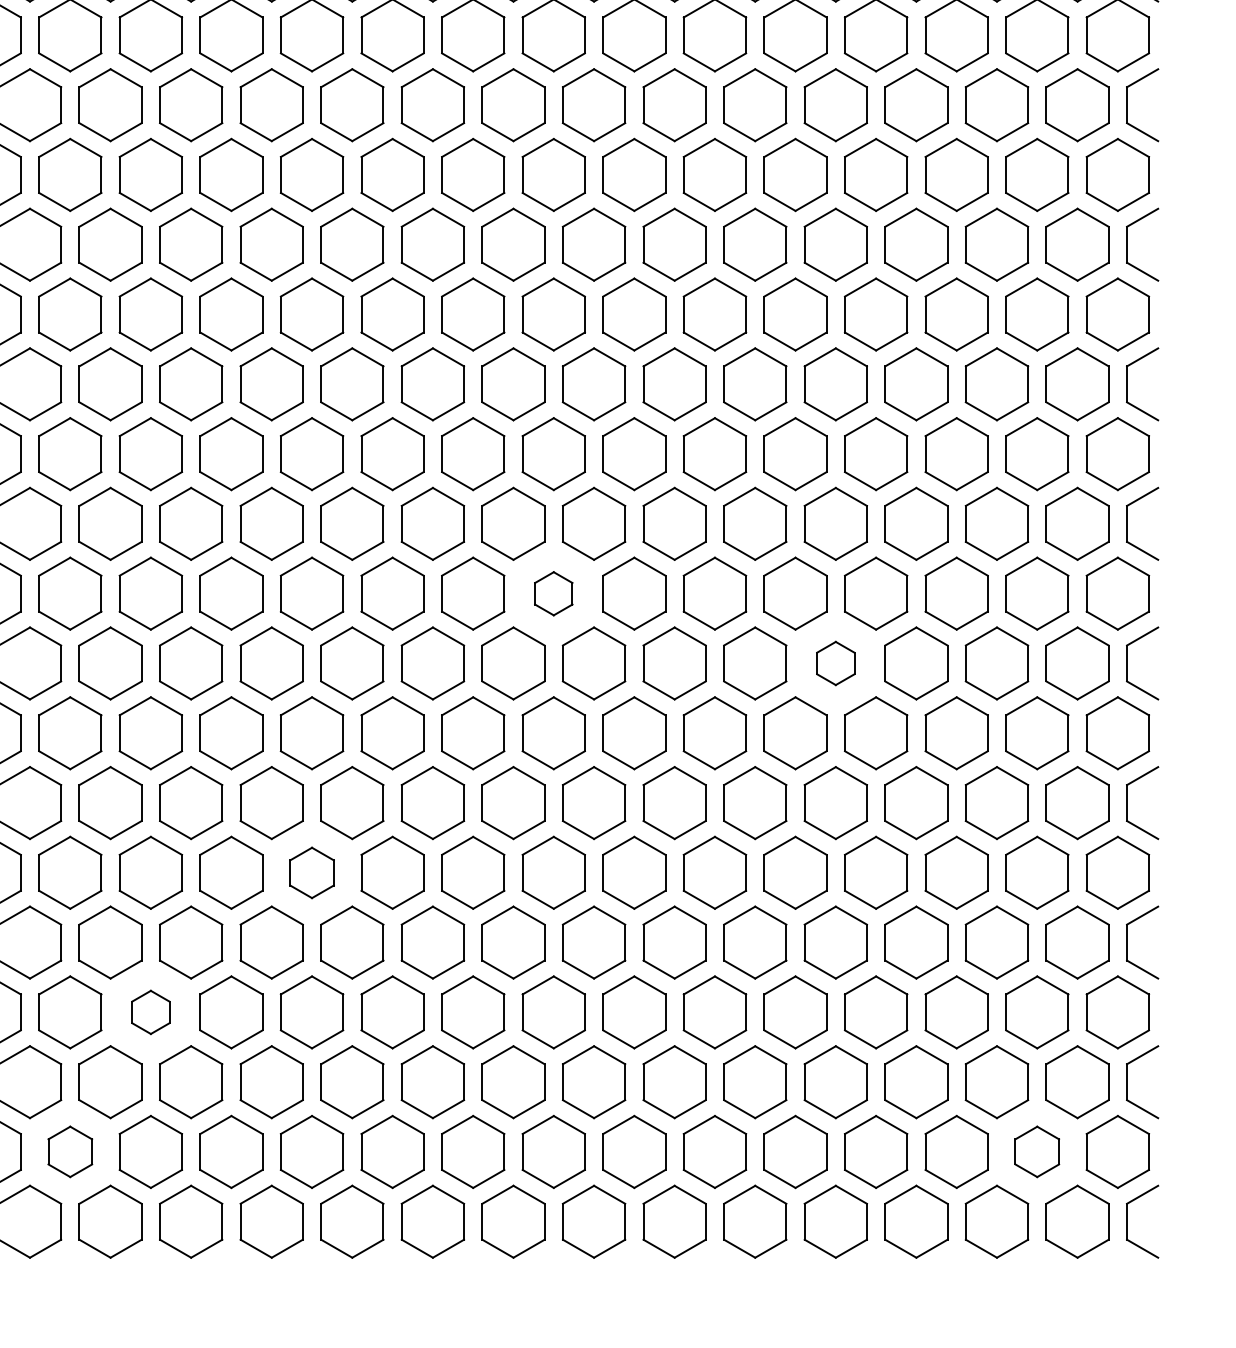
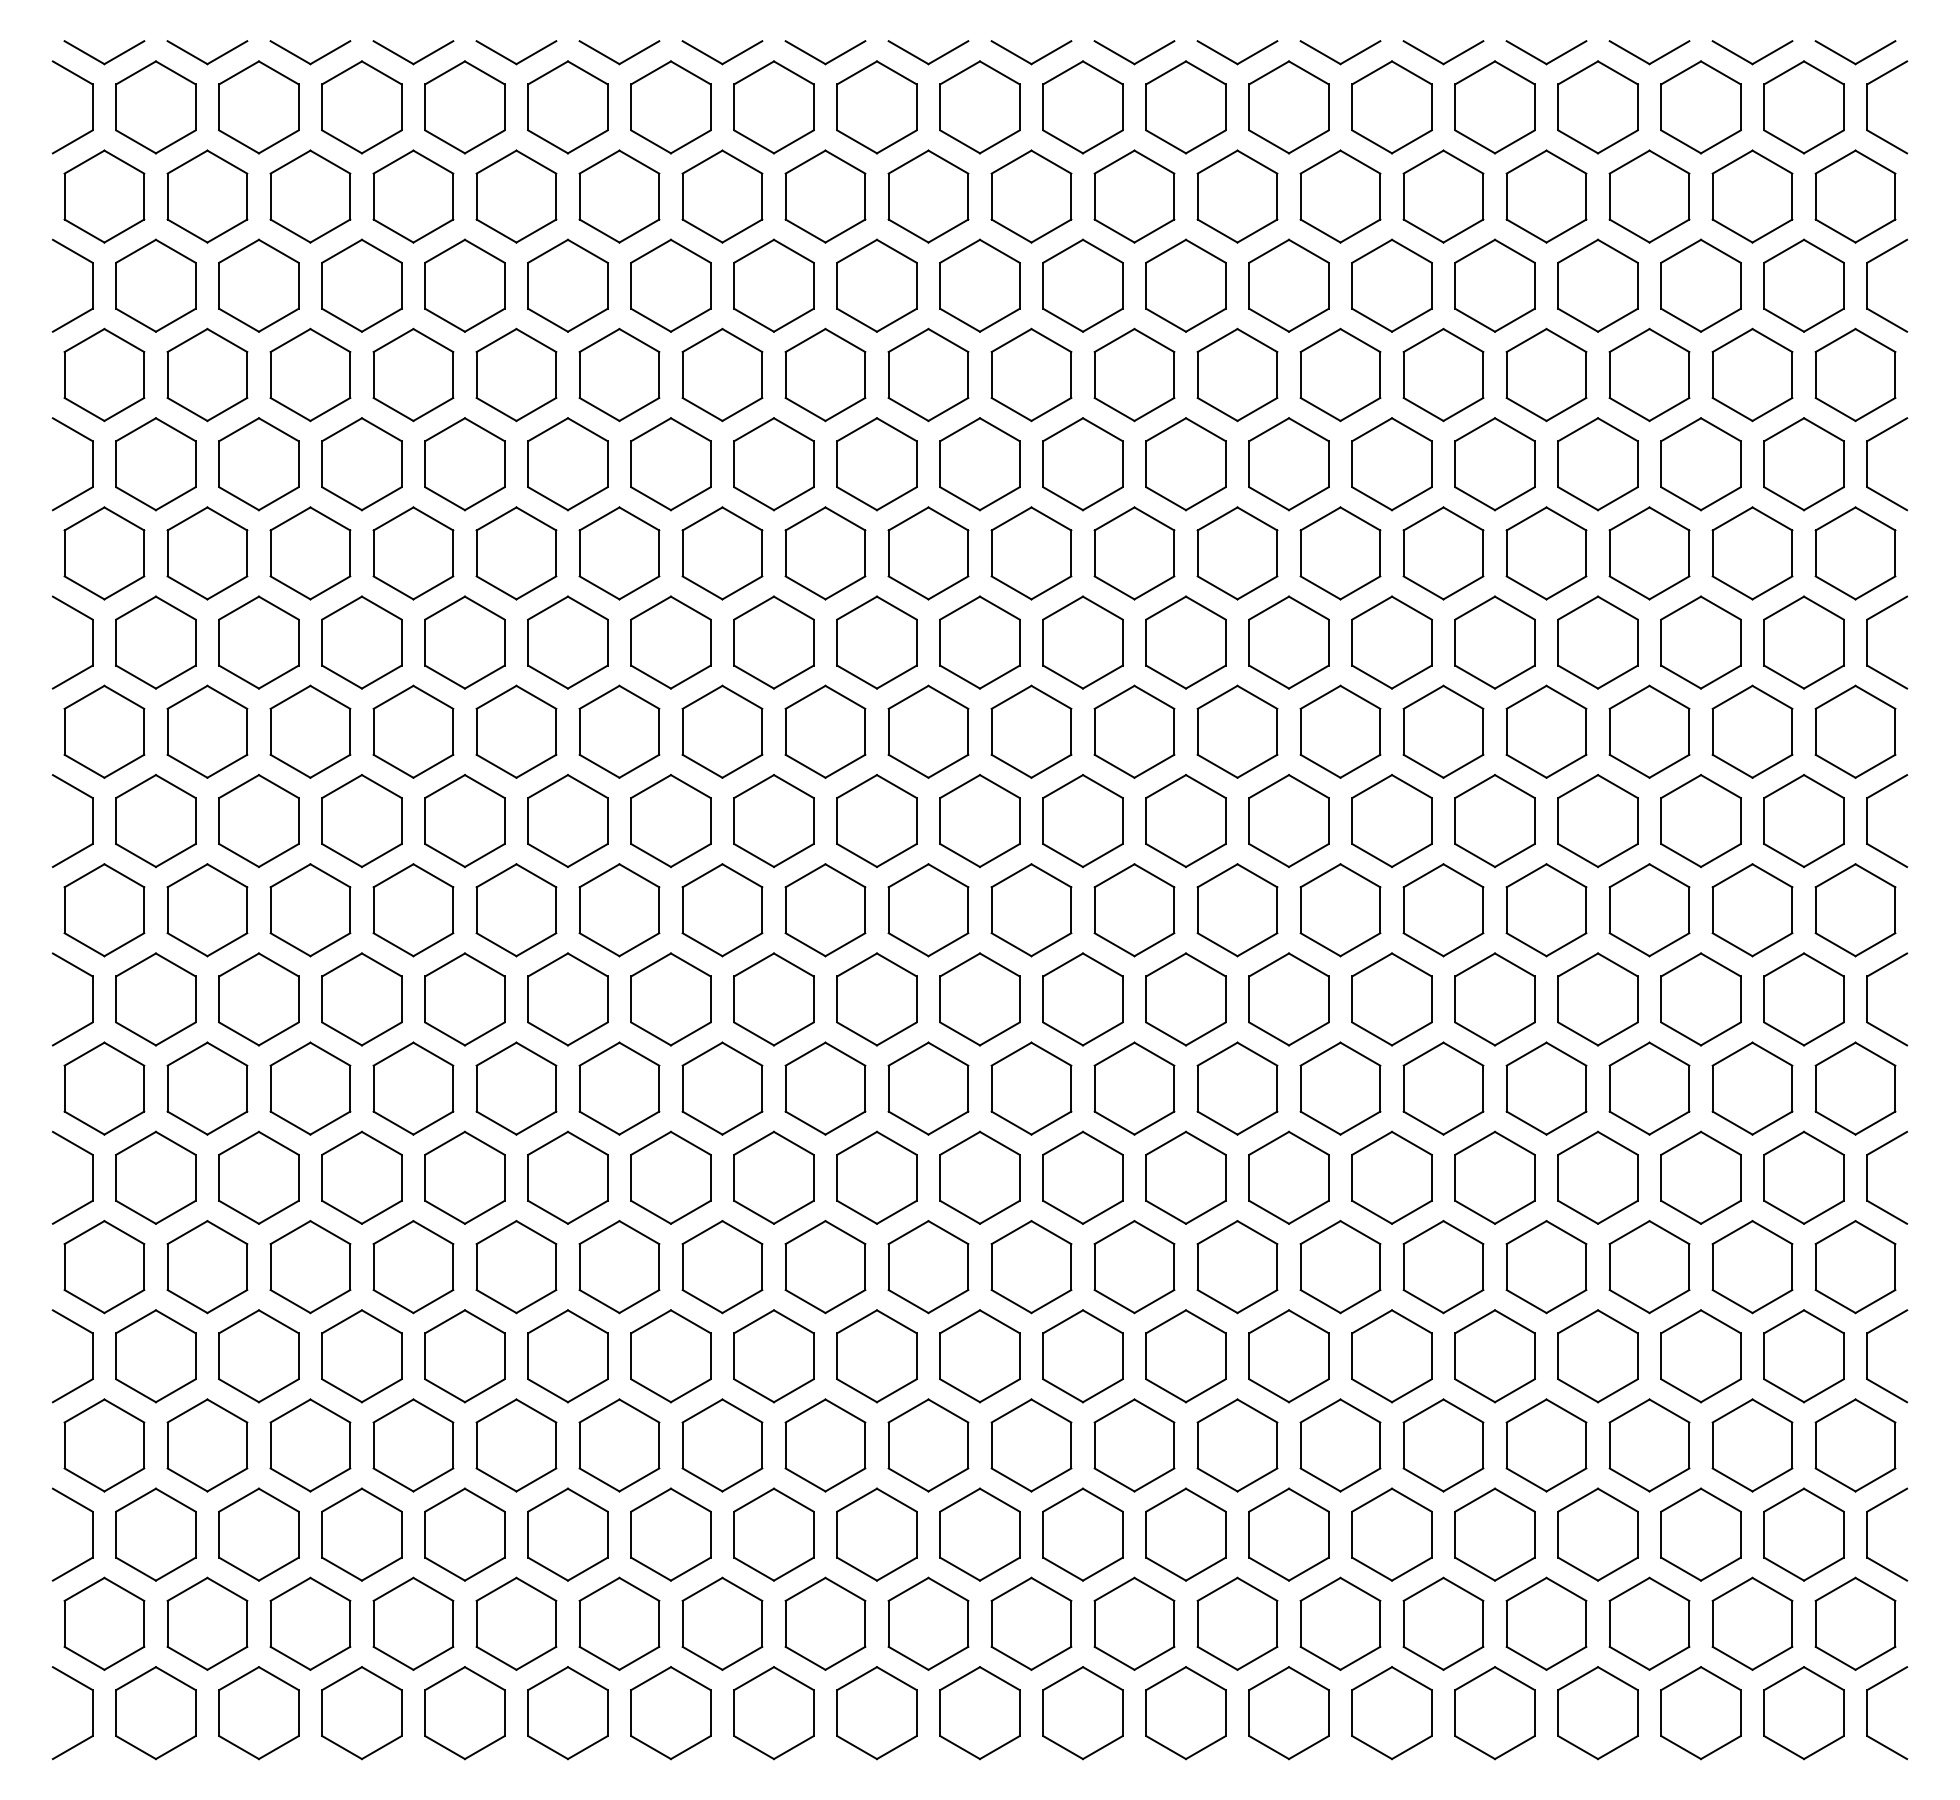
part: (553, 593) -> (1134, 910), size x1.67
part: (835, 663) -> (1494, 999), size x1.67
part: (312, 873) -> (825, 1267), size x1.43
part: (150, 1012) -> (619, 1445), size x1.67
part: (70, 1151) -> (516, 1623), size x1.43
part: (1037, 1151) -> (1752, 1623), size x1.43

